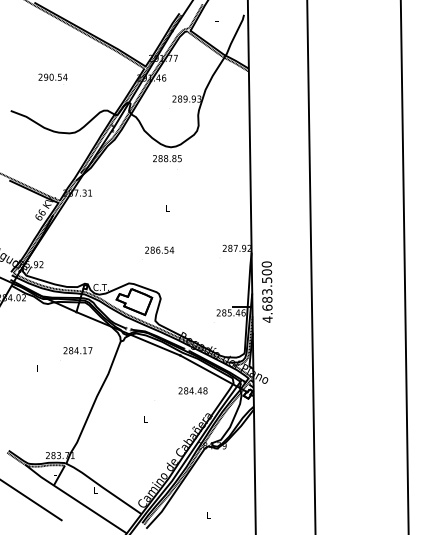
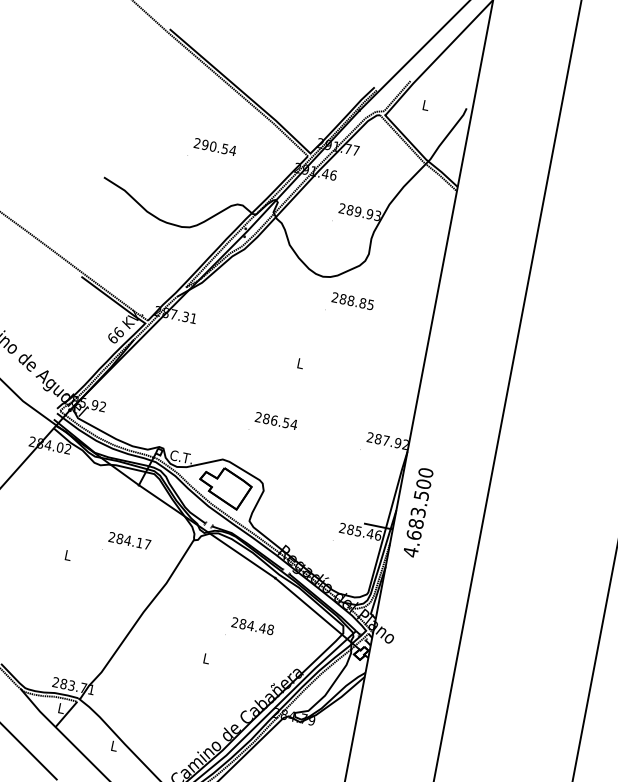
text: (52, 76) -> (214, 145), moved
text: (167, 158) -> (353, 301), moved
text: (192, 390) -> (252, 625), moved

